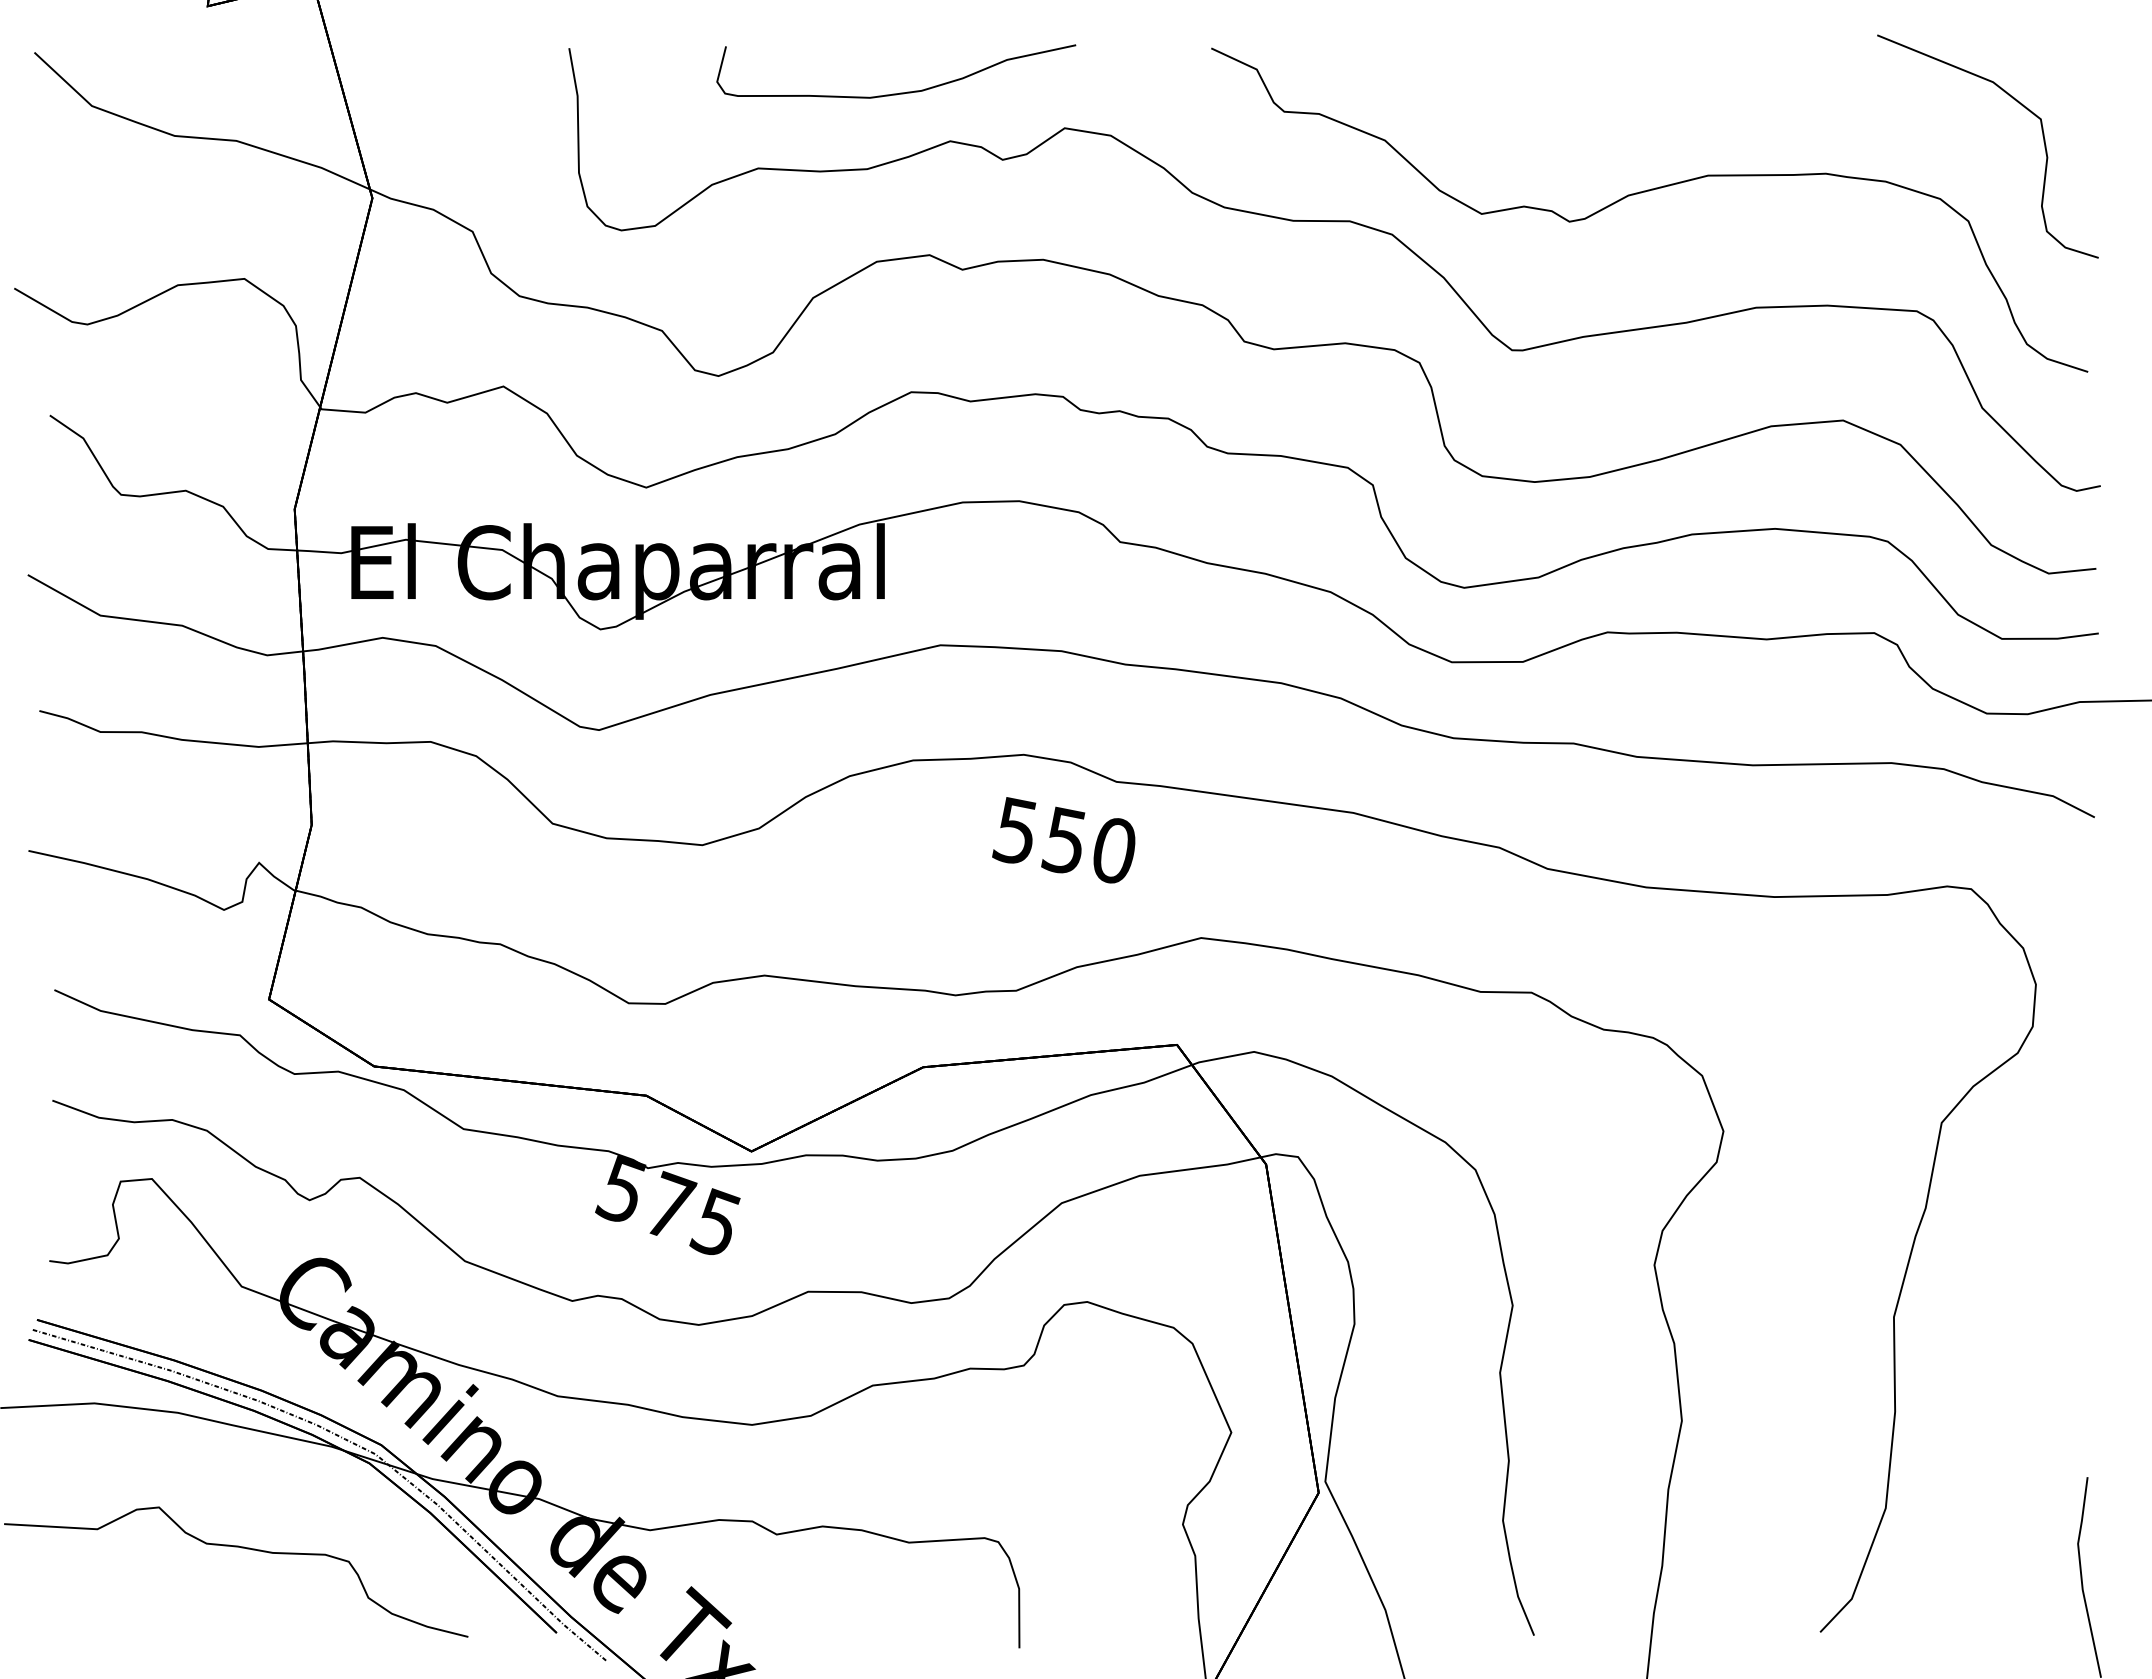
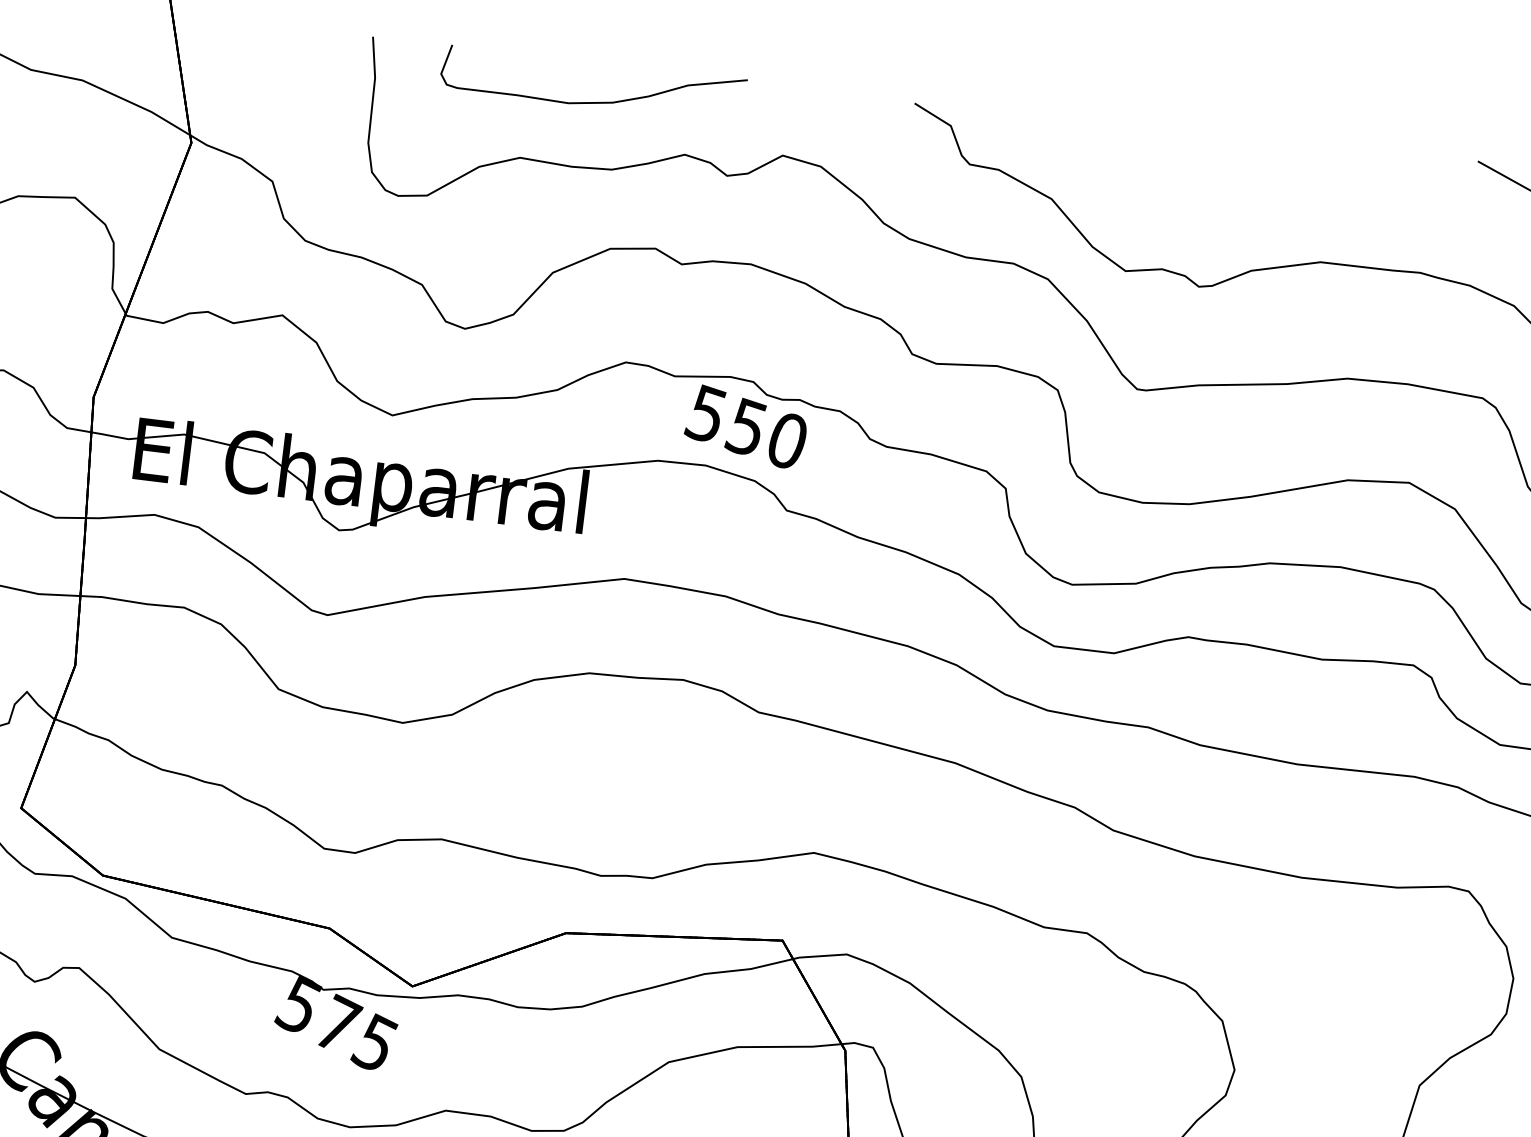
curve: (899, 92) -> (593, 101), moved
text: (1063, 840) -> (745, 427), moved

